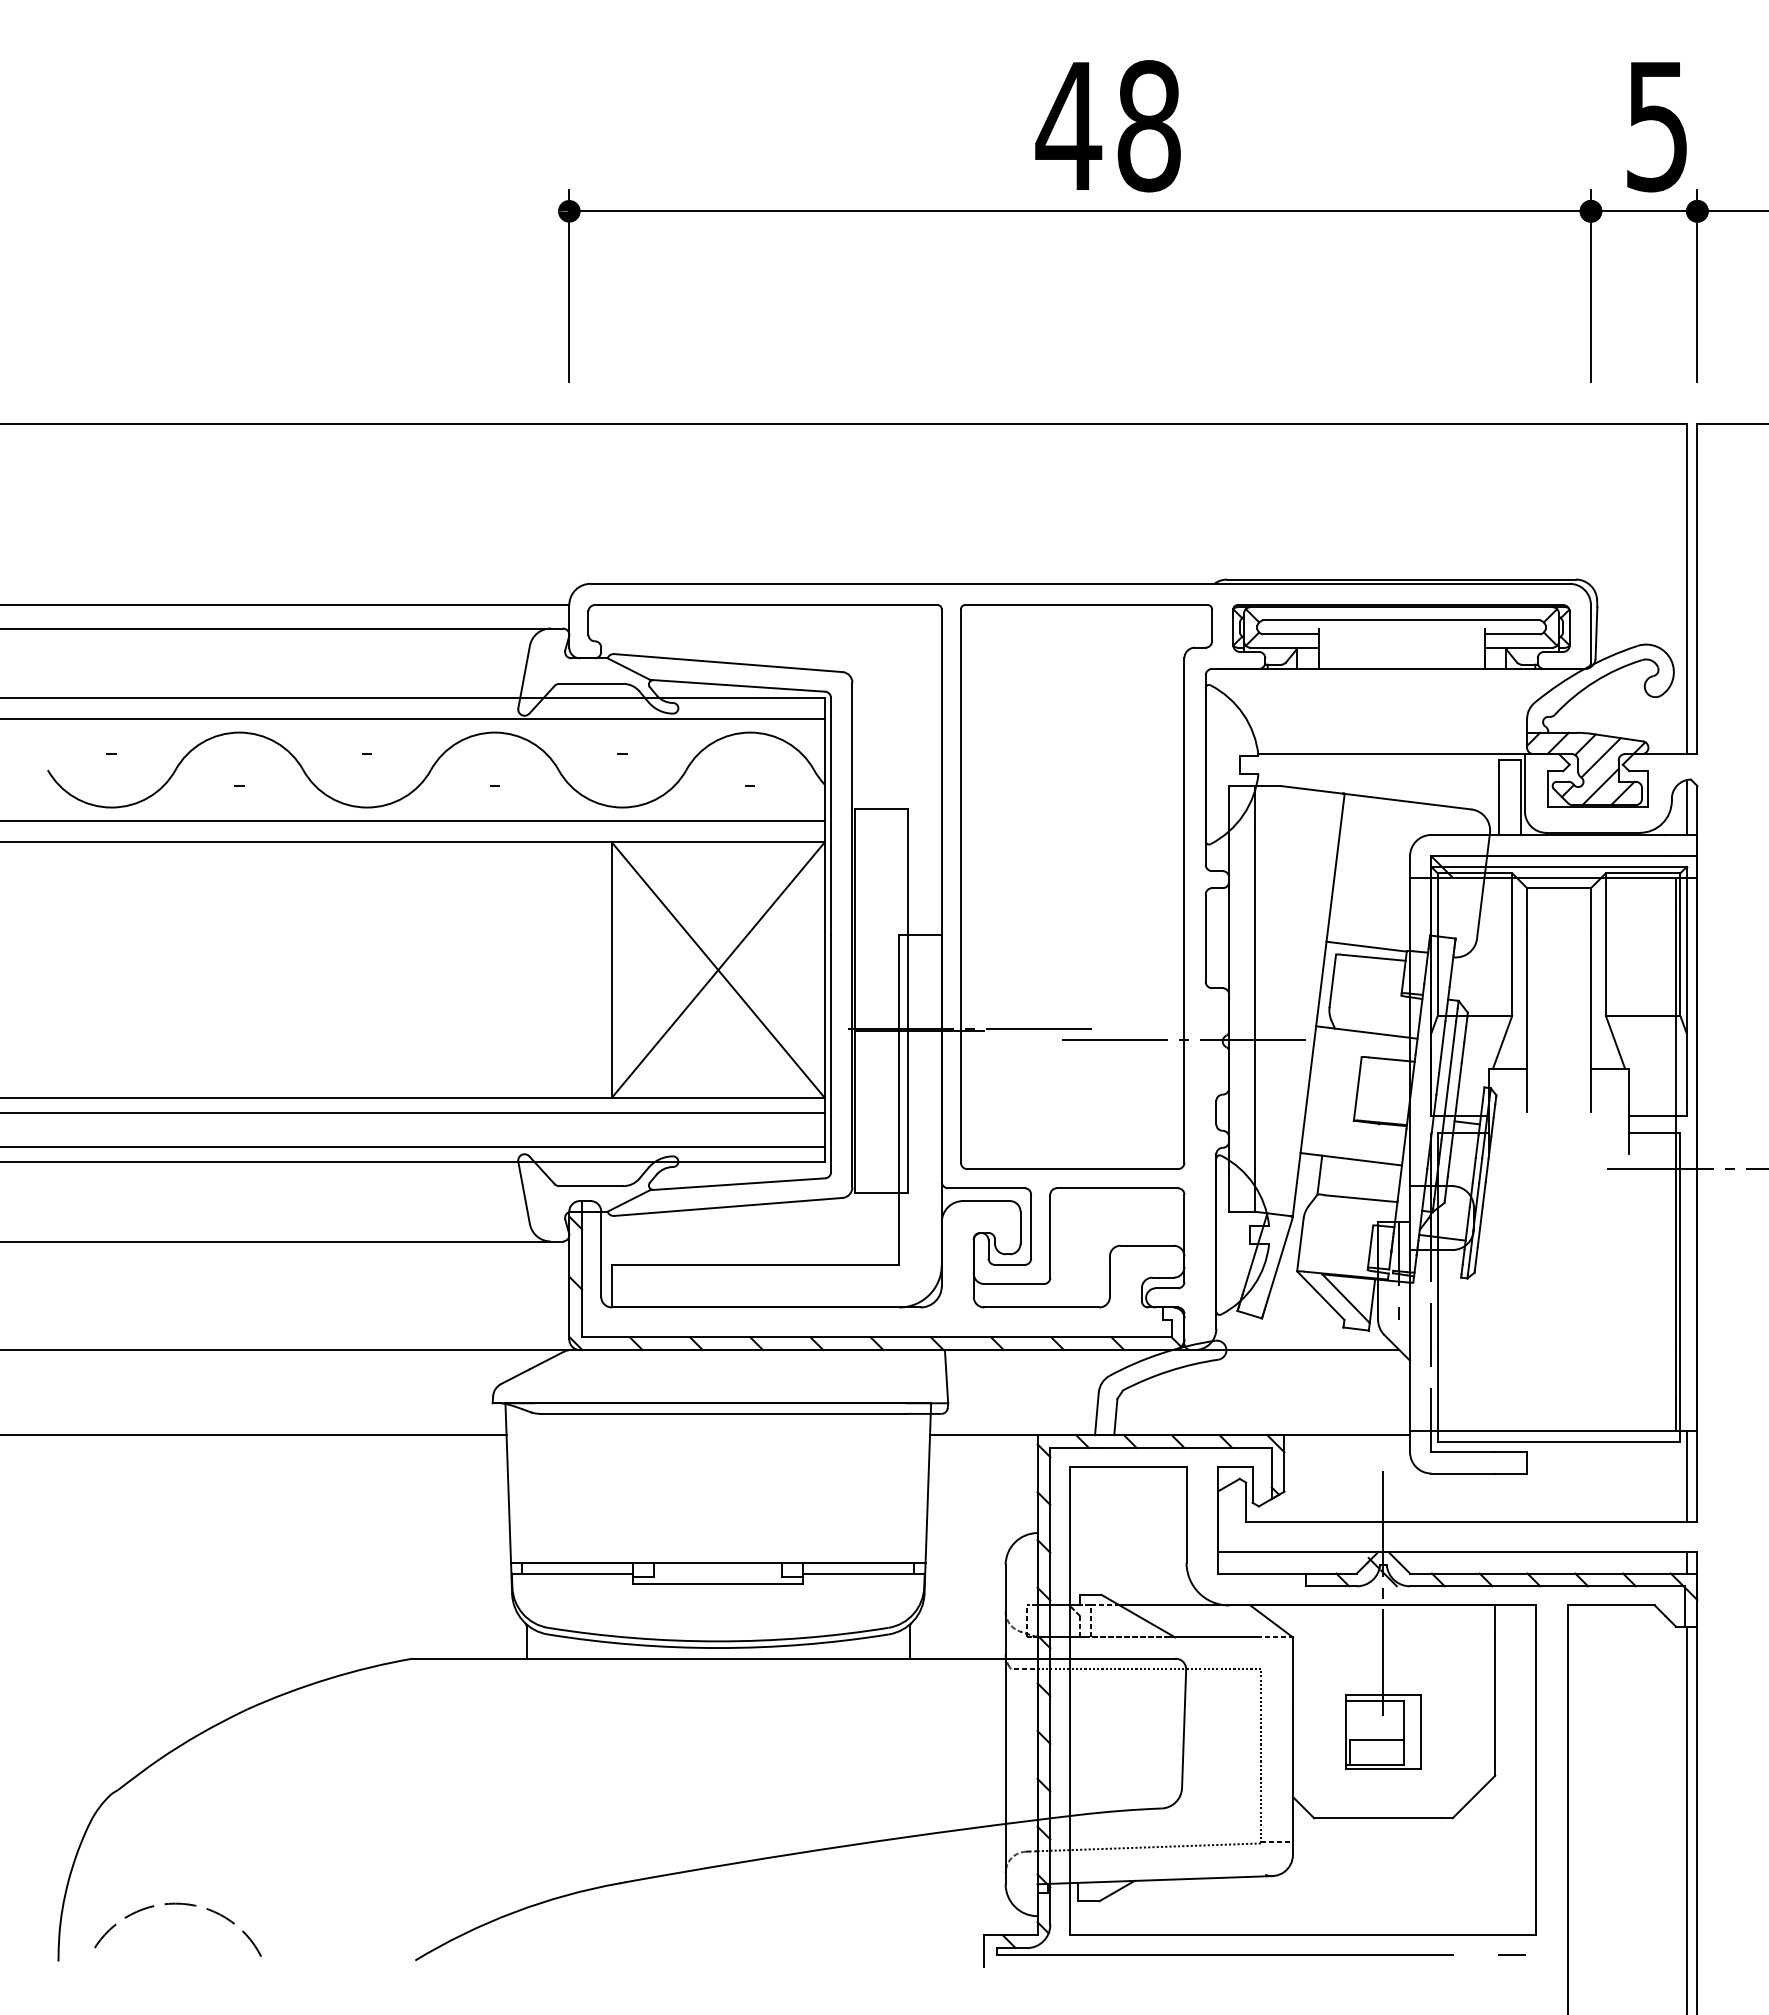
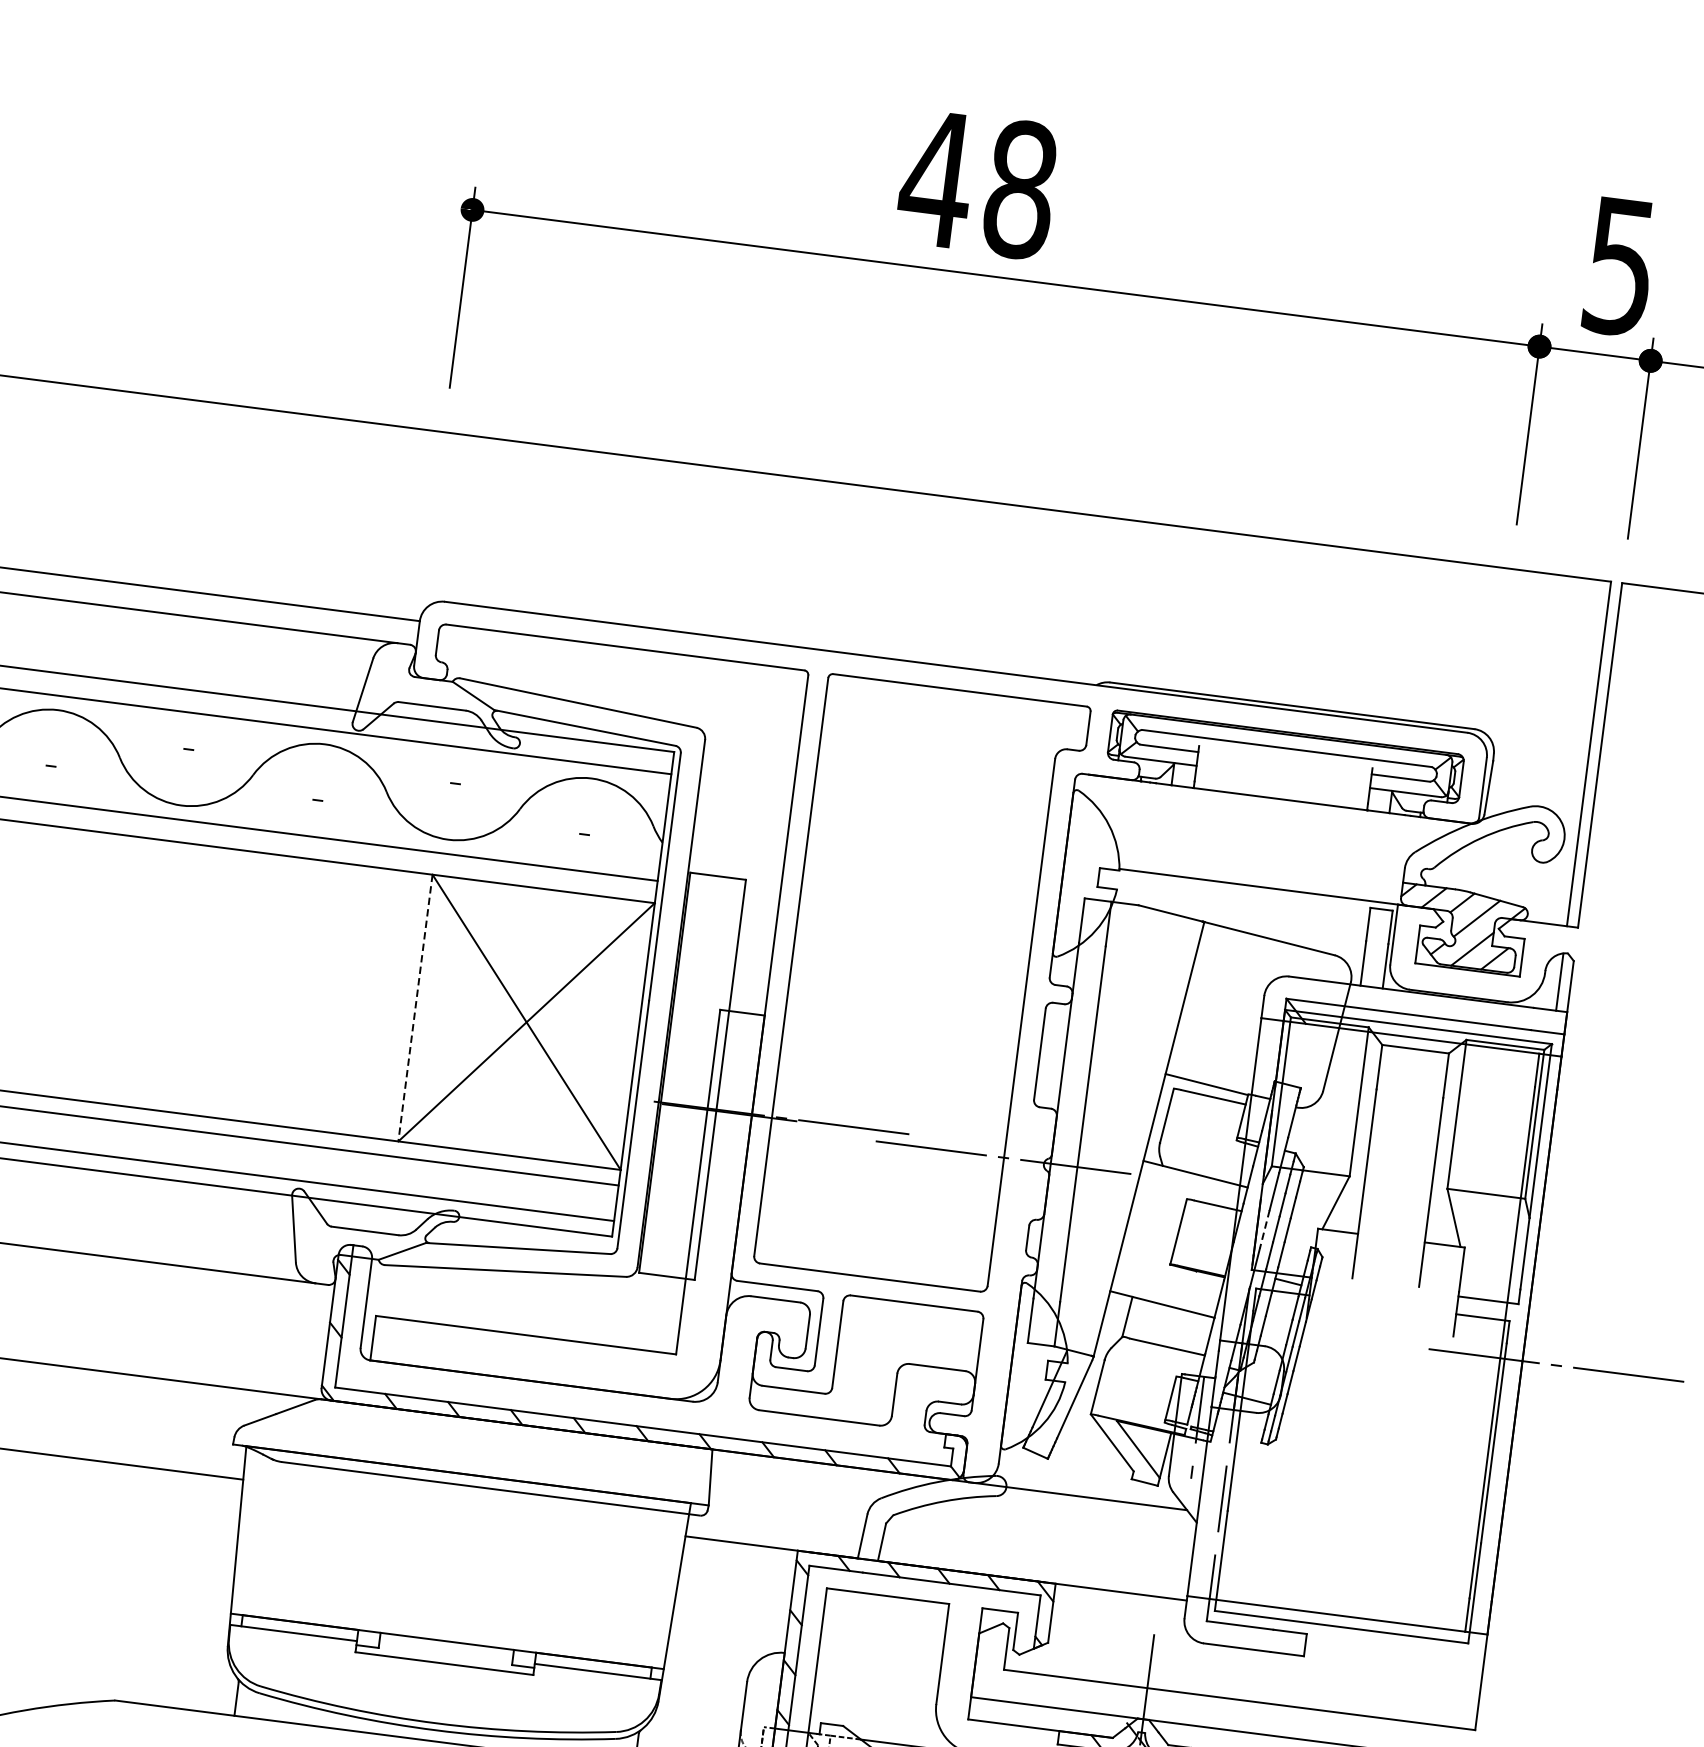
text: (1107, 126) -> (977, 184), moved
line: (611, 970) -> (415, 1008), solid -> dashed
line: (1438, 1076) -> (1264, 1229), solid -> dashed
line: (1686, 1476) -> (1470, 1680), removed

